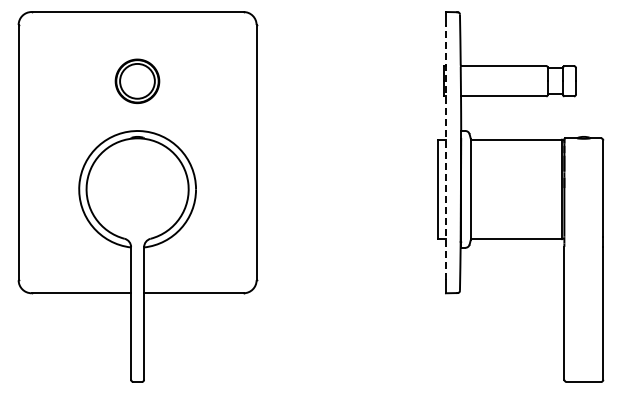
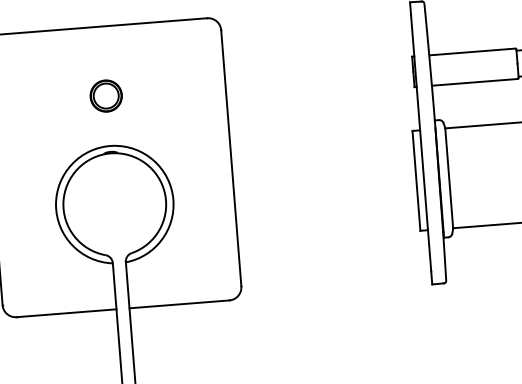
part: (137, 80) -> (106, 95), size x0.71
line: (445, 152) -> (420, 143), dashed -> solid

